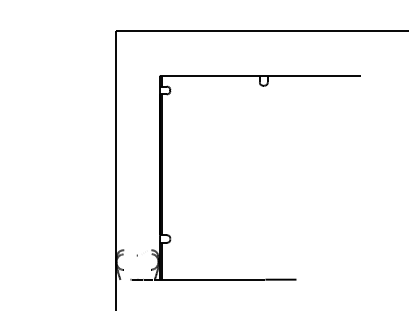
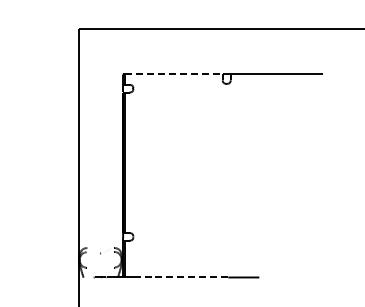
line: (210, 75) -> (173, 73), solid -> dashed
line: (218, 279) -> (181, 277), solid -> dashed

